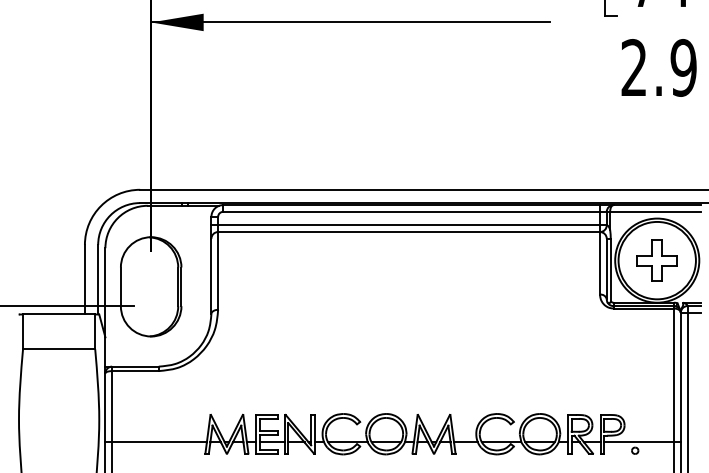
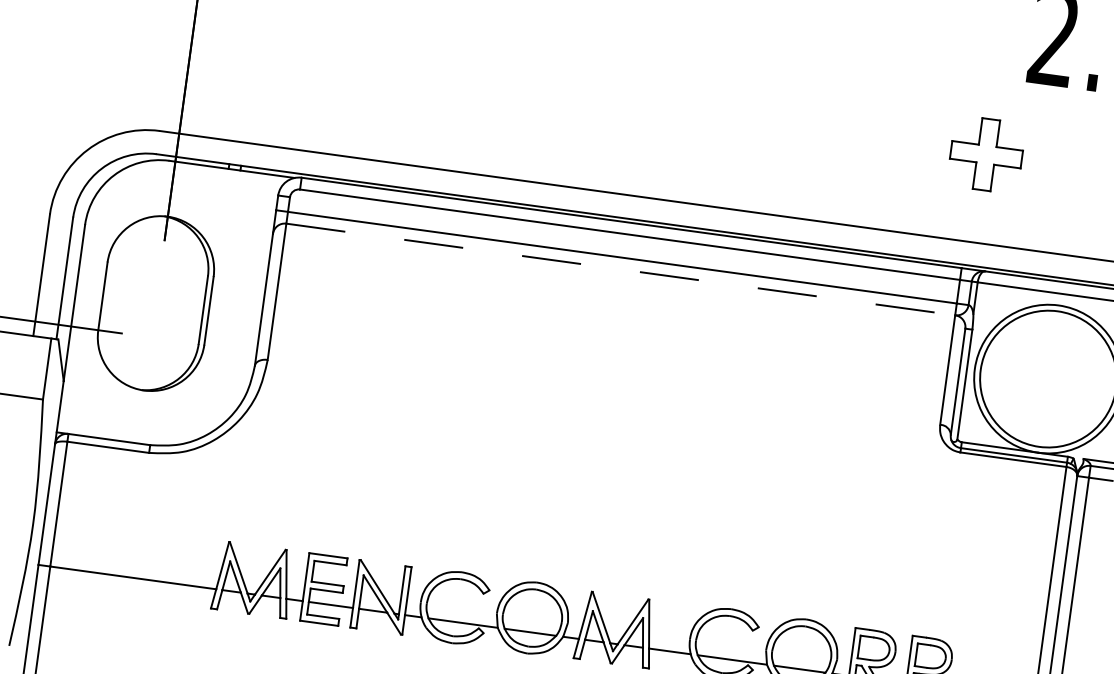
line: (409, 232) -> (621, 270), solid -> dashed
part: (656, 260) -> (985, 154), moved

